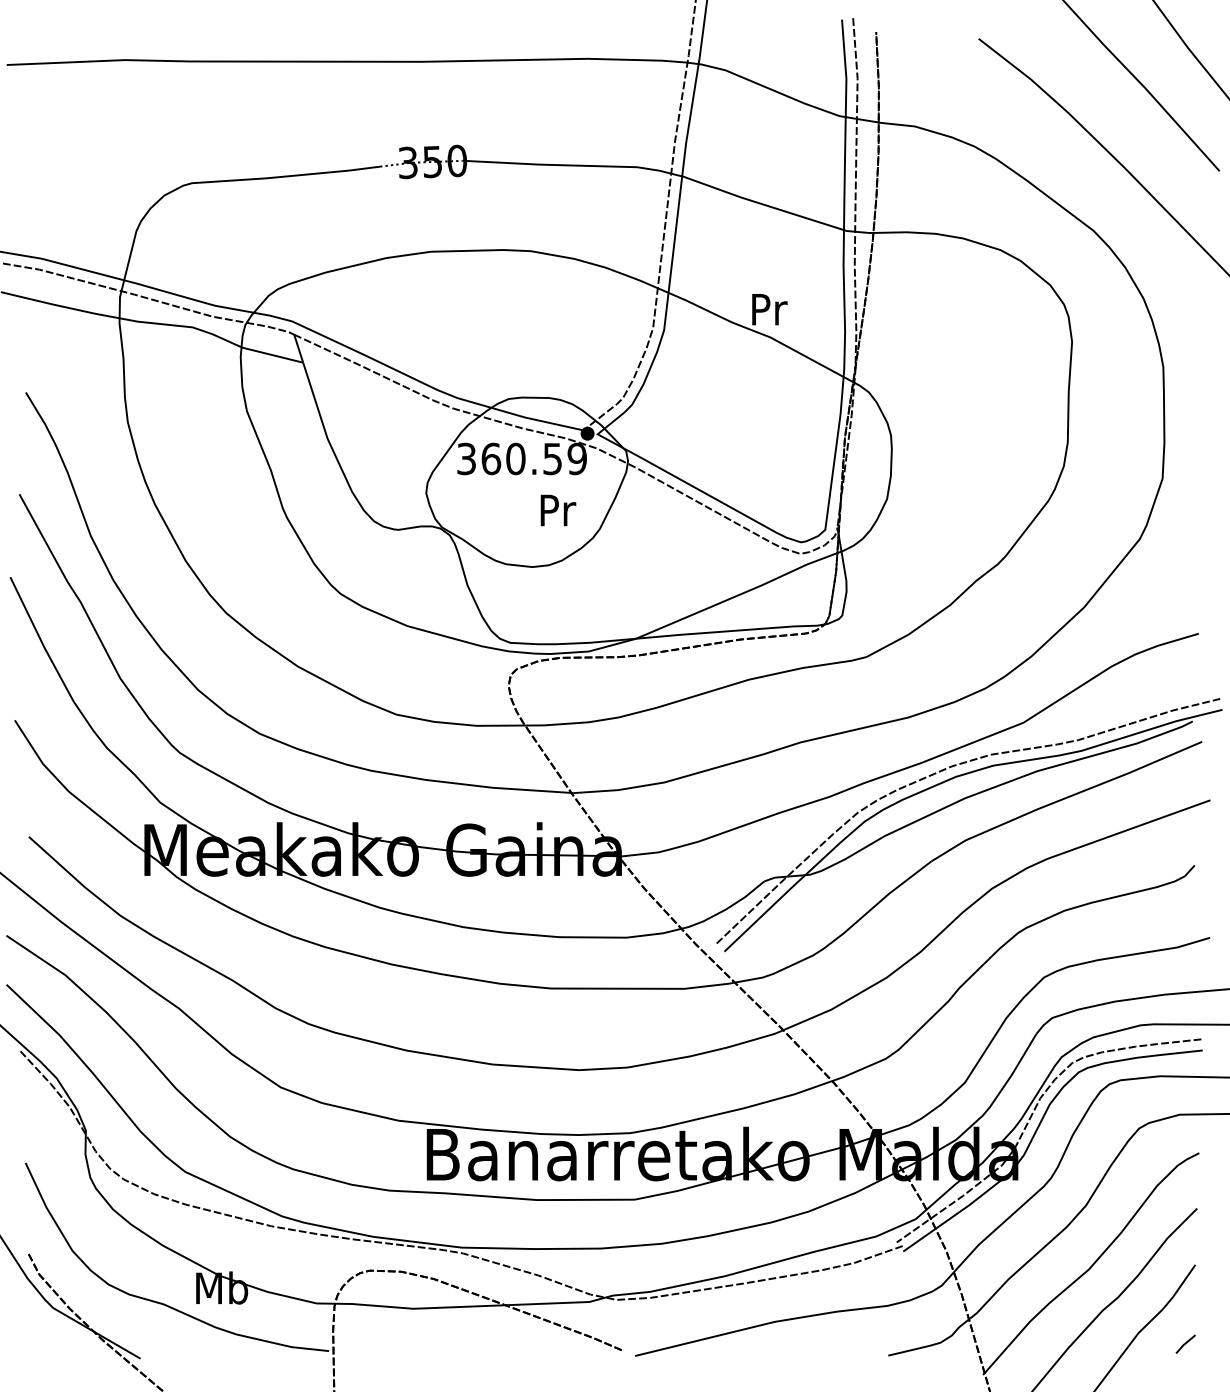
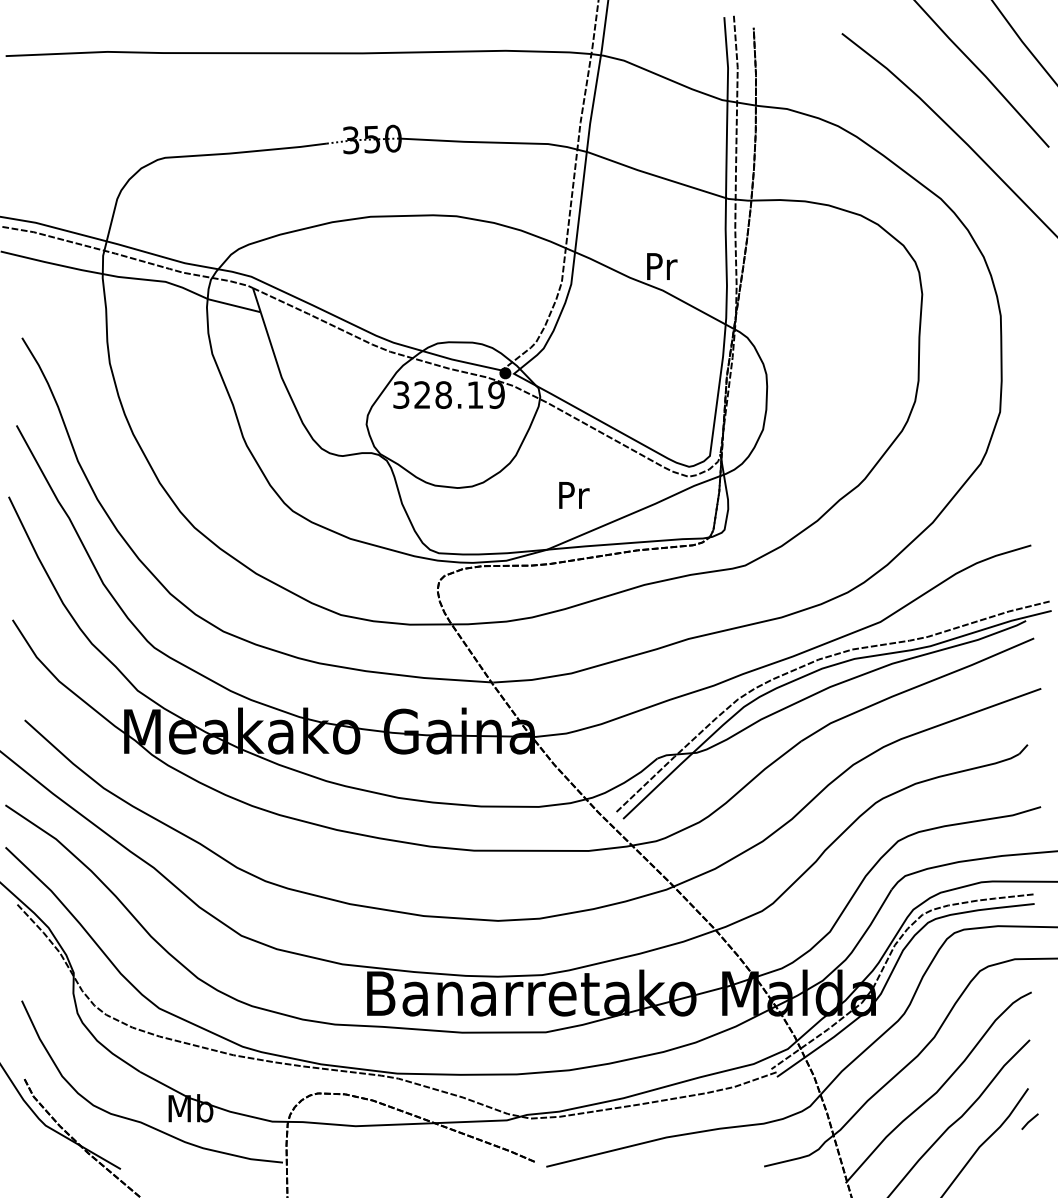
text: (521, 458) -> (448, 394), 360.59 -> 328.19
text: (558, 510) -> (574, 495), moved
line: (1185, 1343) -> (1029, 1121), moved

